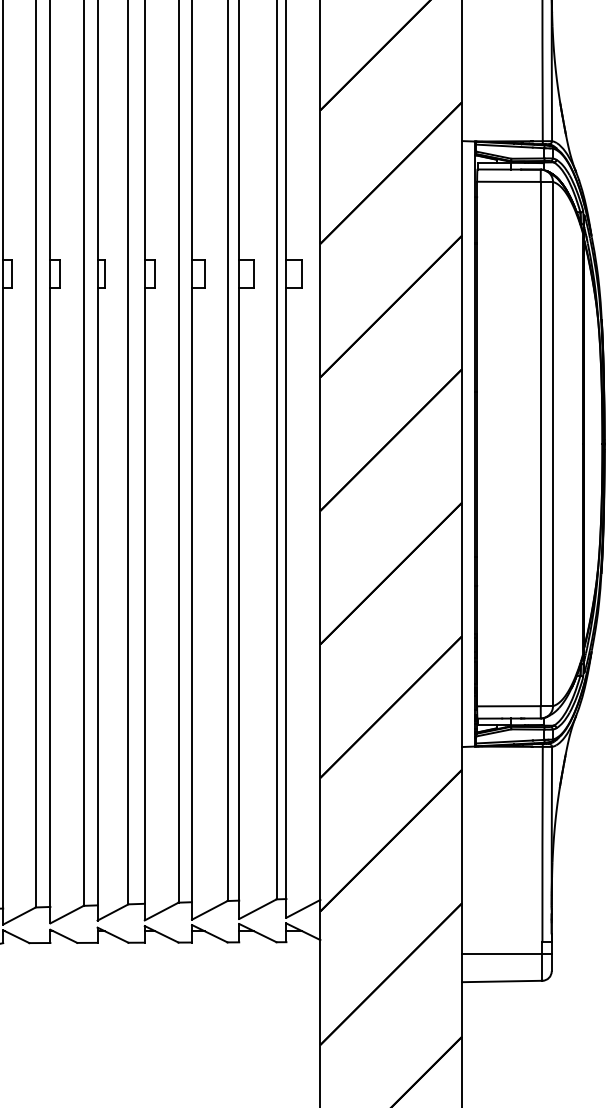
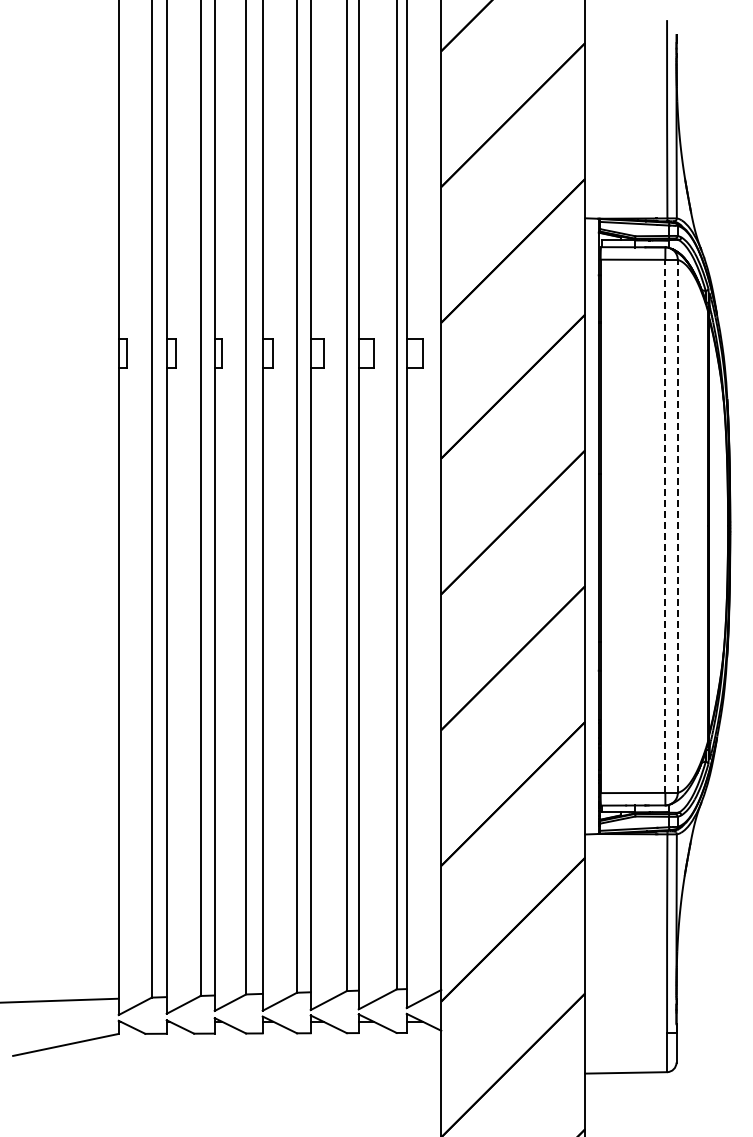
line: (540, 444) -> (665, 526), solid -> dashed
line: (552, 444) -> (677, 526), solid -> dashed
line: (506, 953) -> (630, 1044), removed

